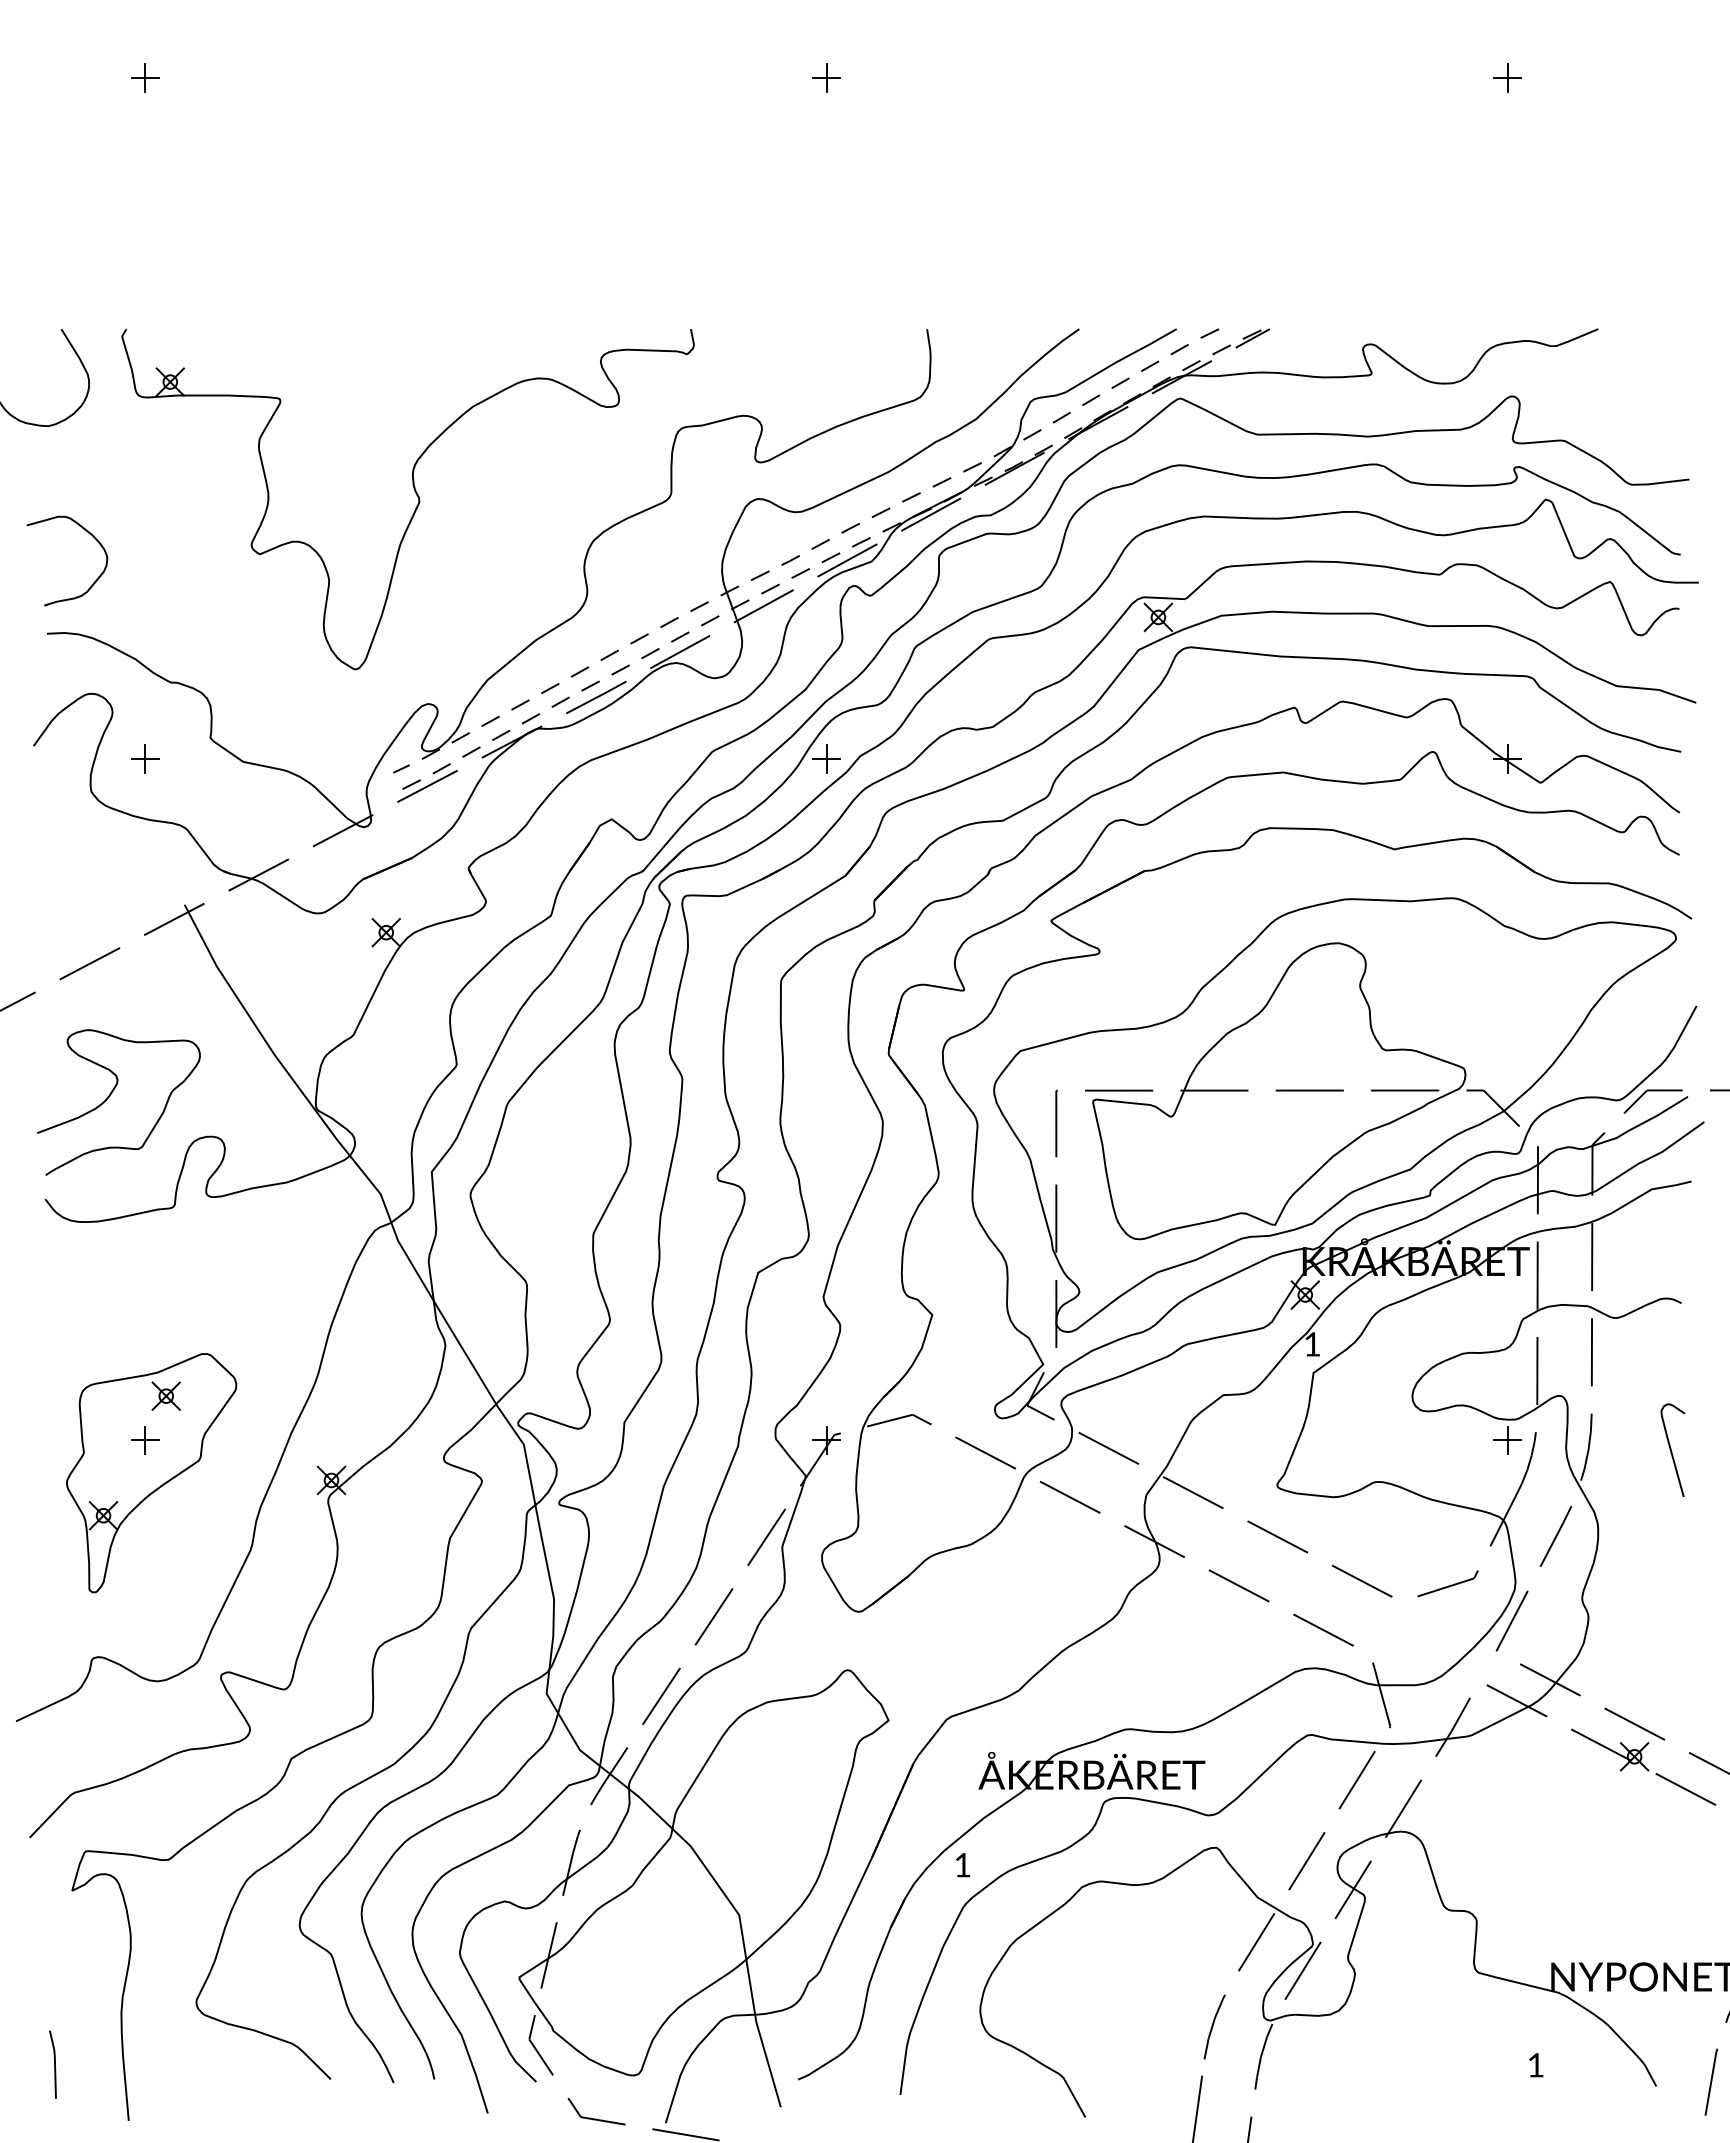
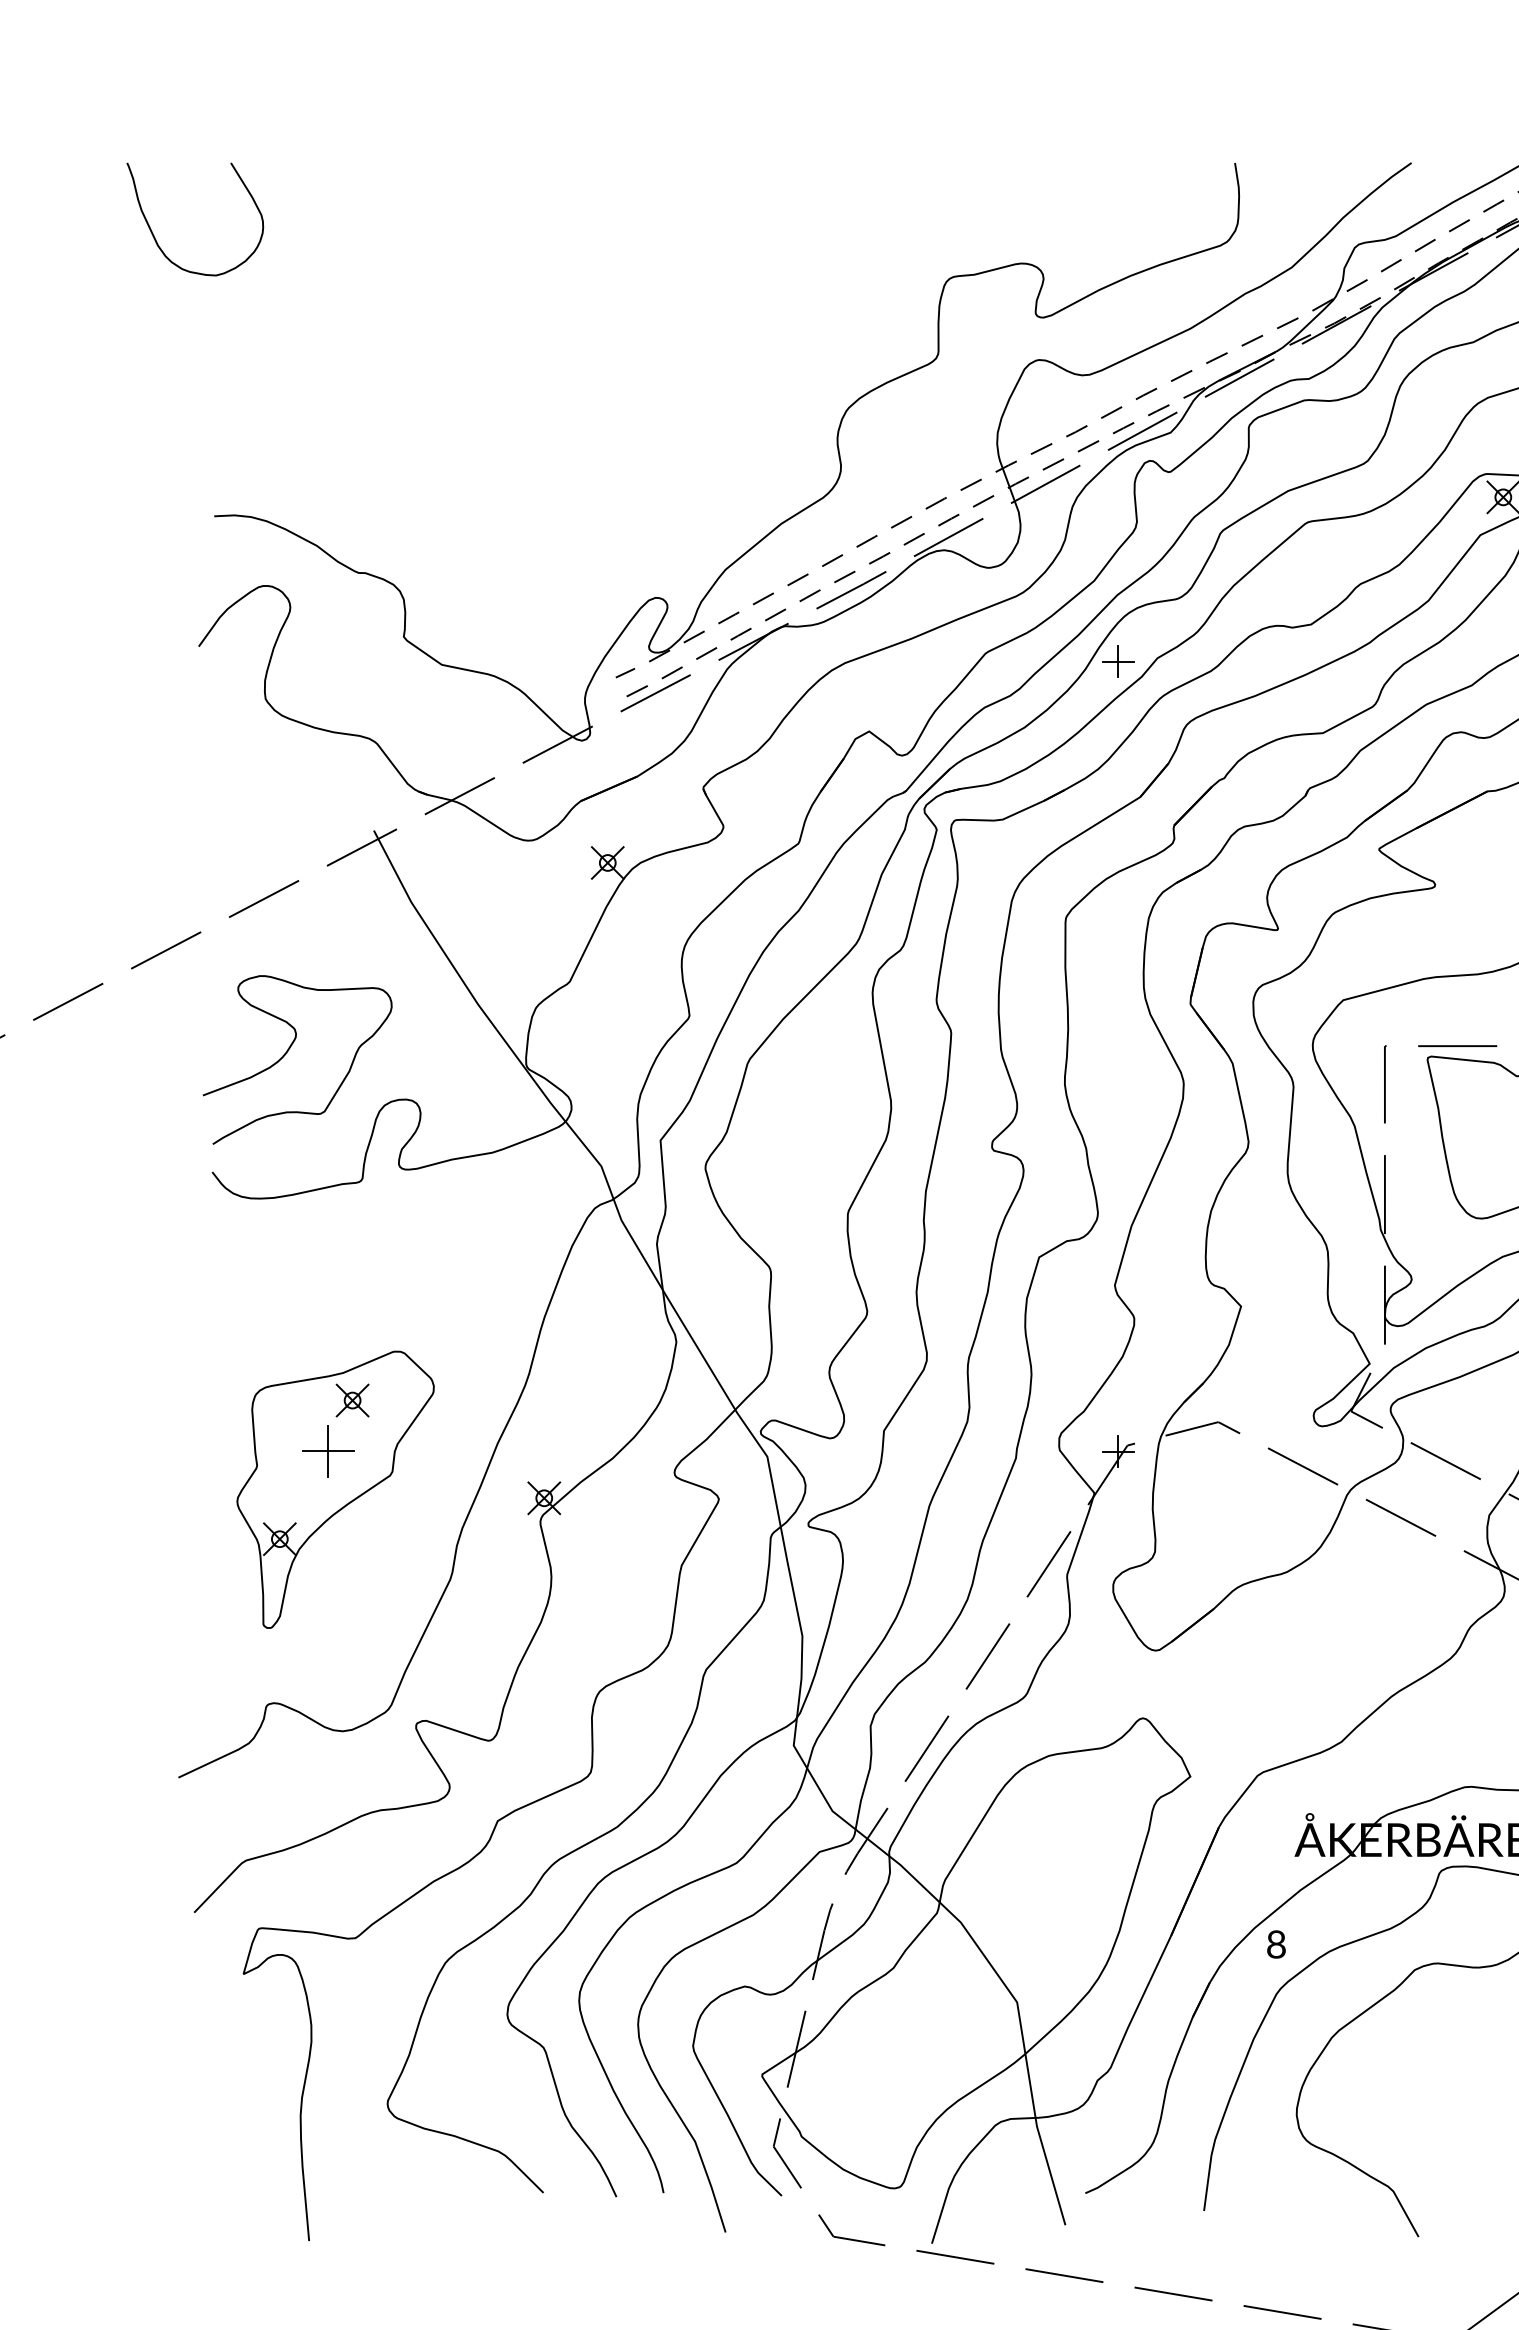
part: (416, 495) -> (642, 355), removed
curve: (92, 583) -> (267, 457), removed
part: (145, 758) -> (328, 660), removed
part: (145, 1440) -> (328, 1451), size x1.6
text: (962, 1865) -> (1276, 1944), 1 -> 8
line: (54, 2064) -> (222, 2175), removed

